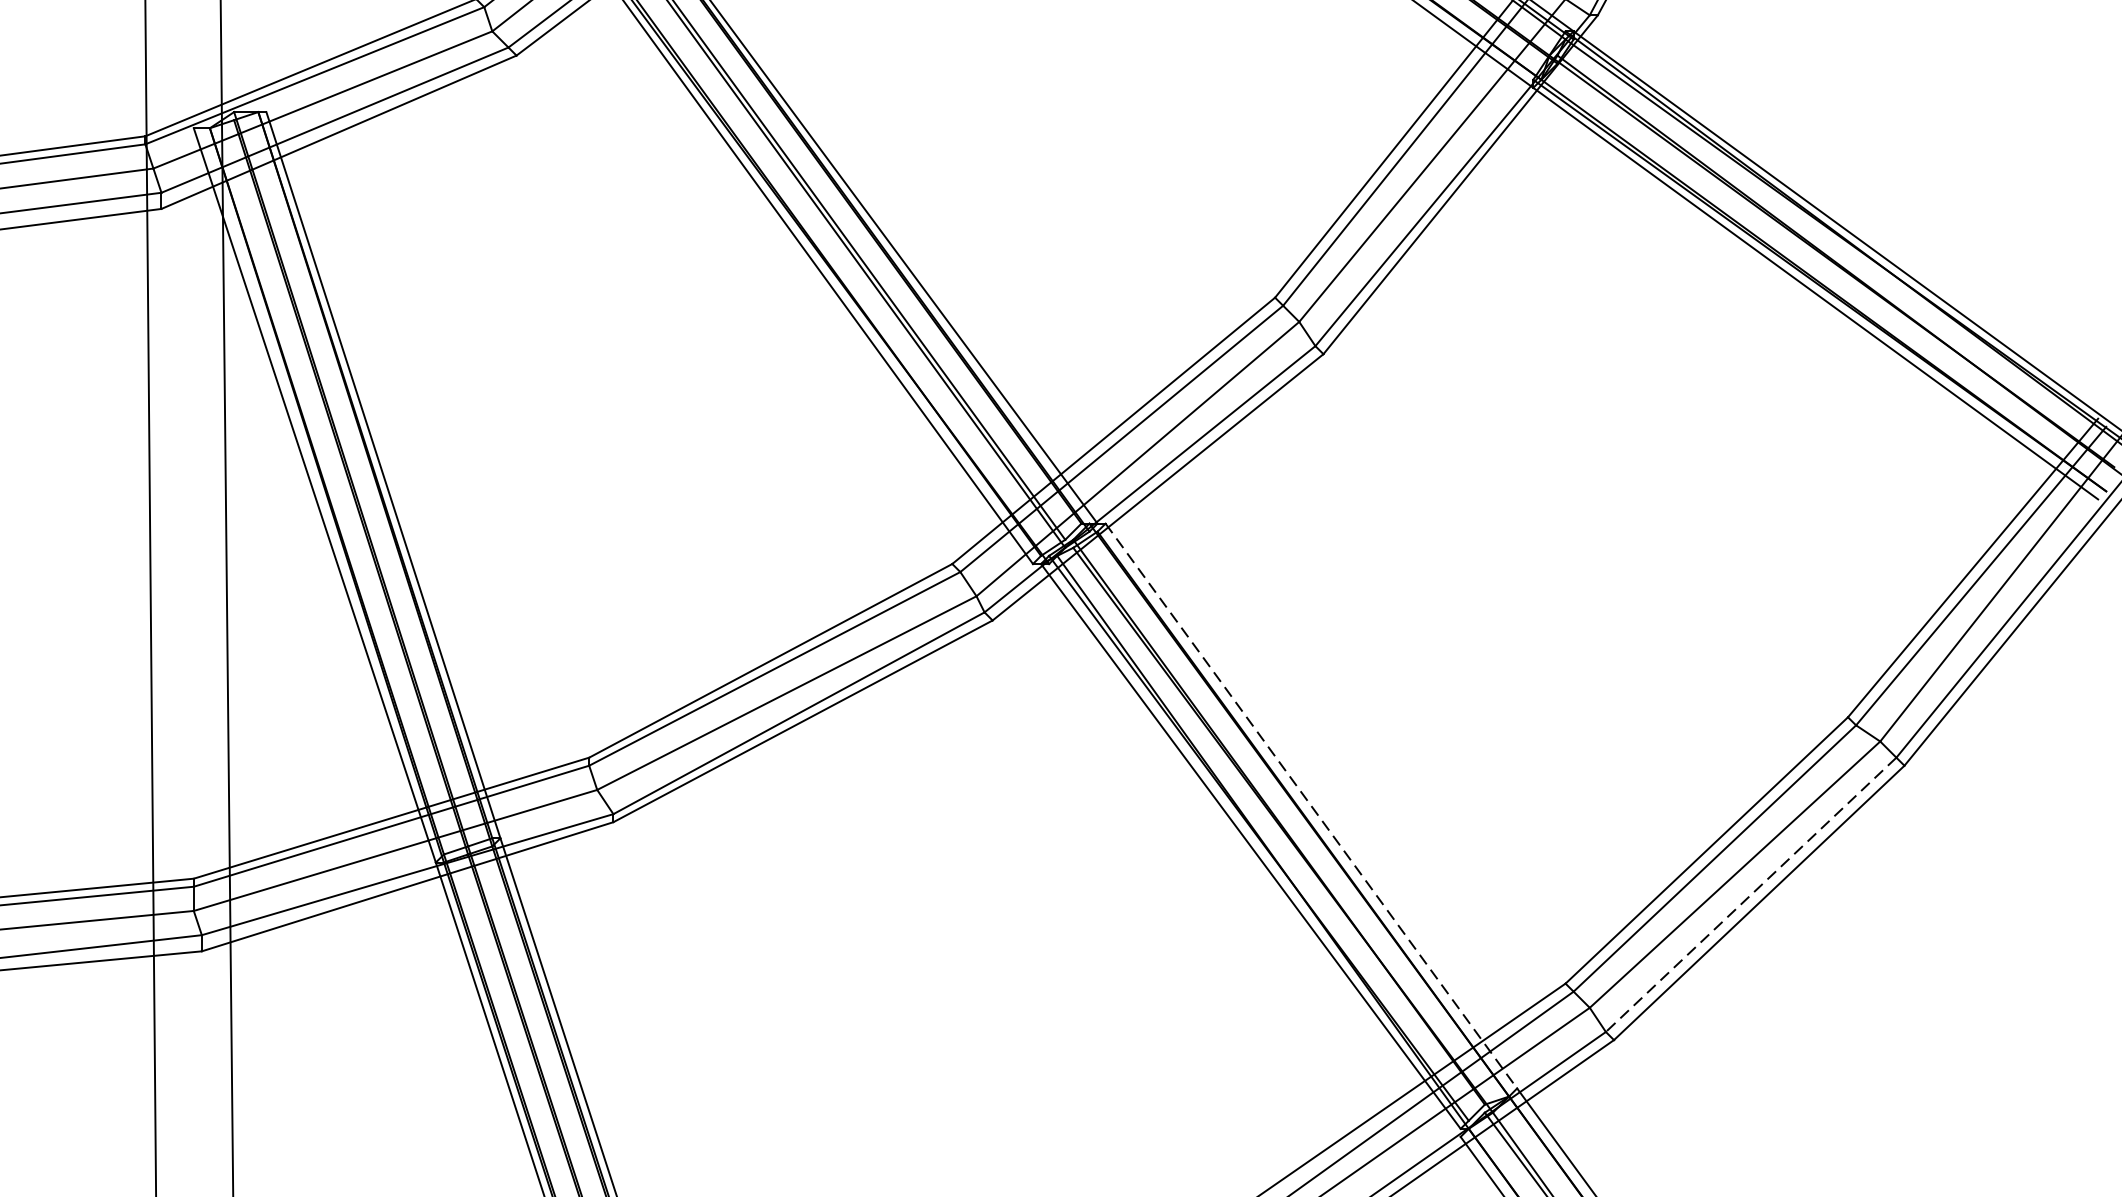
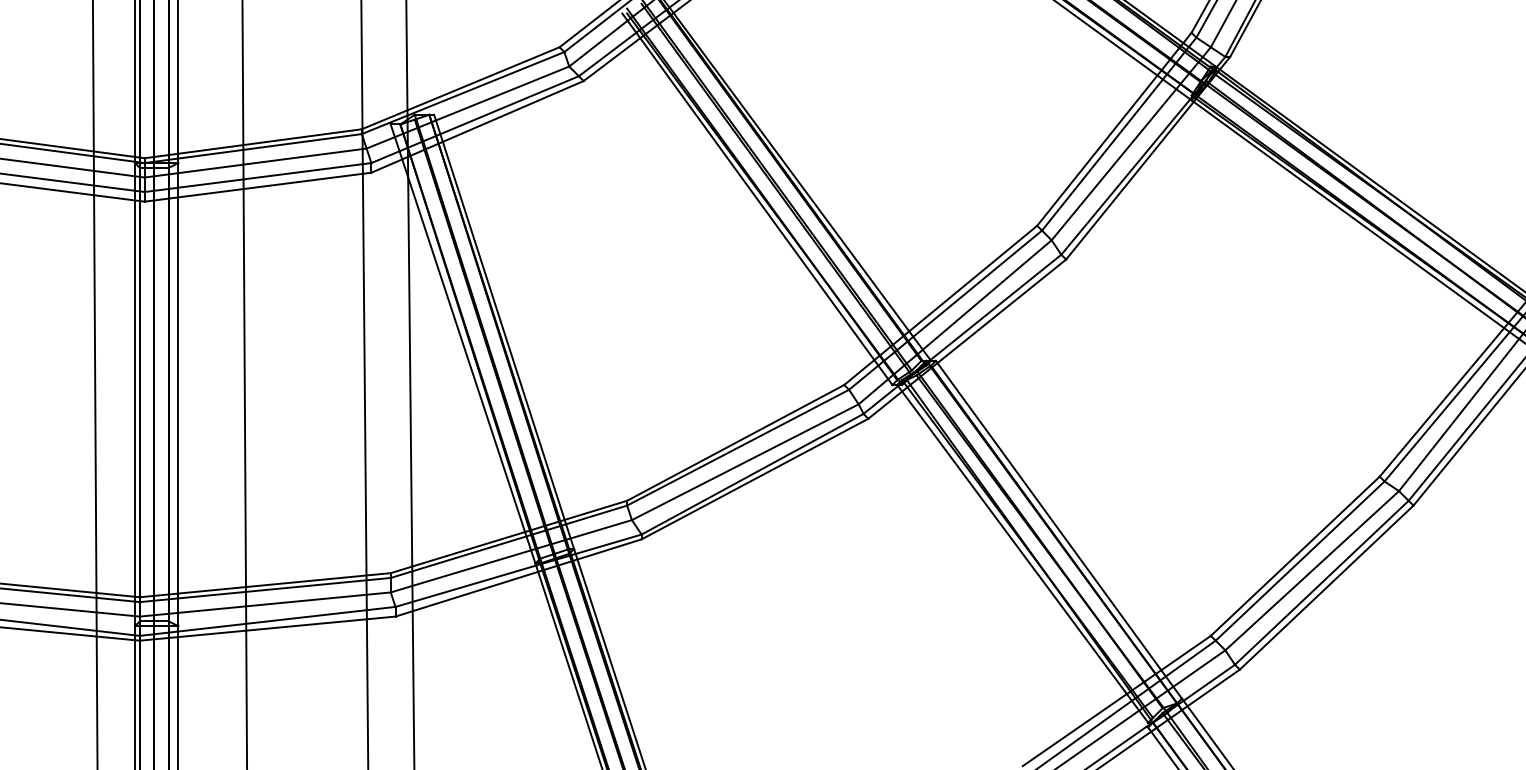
line: (1310, 805) -> (1058, 529), dashed -> solid
line: (1750, 896) -> (1321, 583), dashed -> solid

